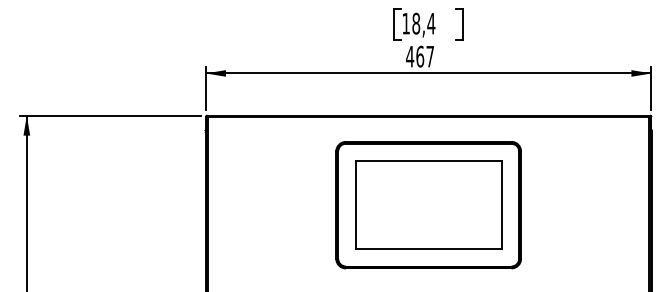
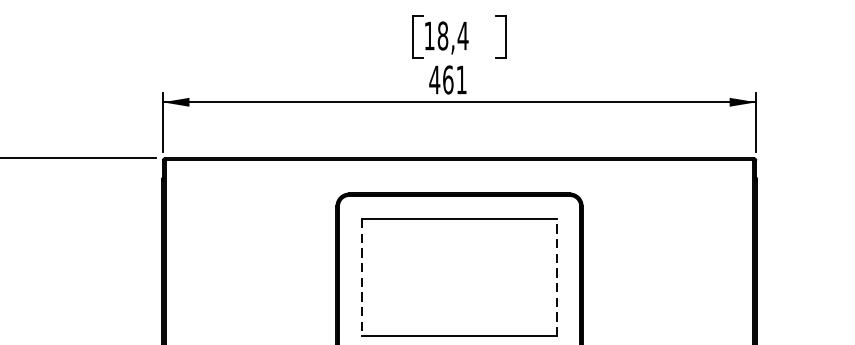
text: (429, 56) -> (460, 79), 467 -> 461
line: (501, 204) -> (556, 276), solid -> dashed
line: (355, 205) -> (362, 278), solid -> dashed

